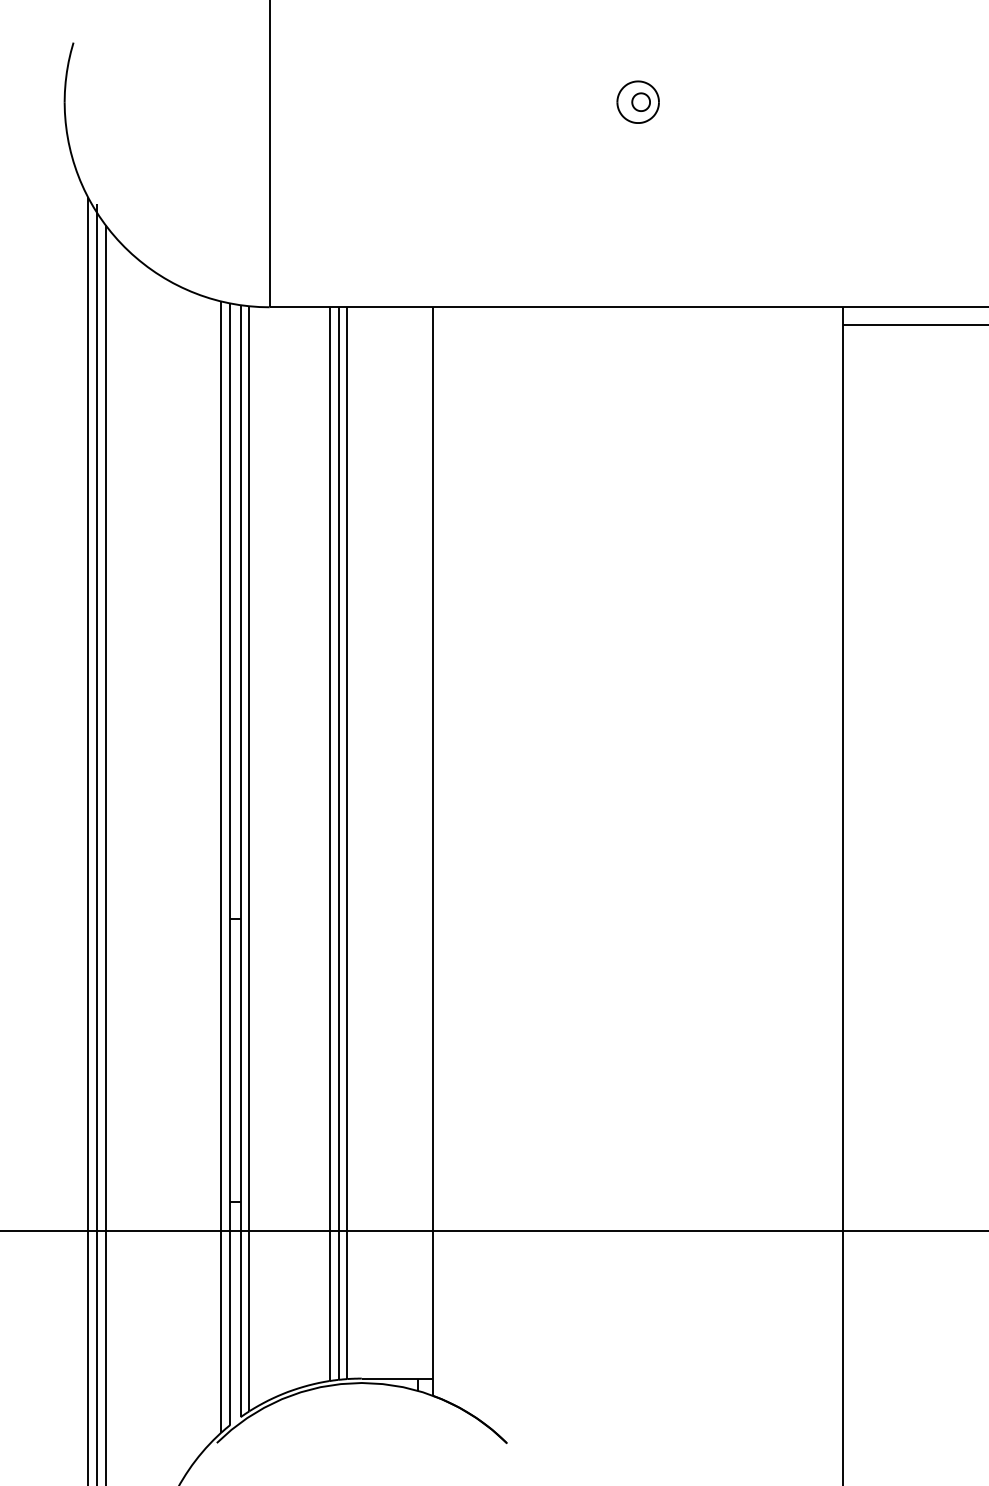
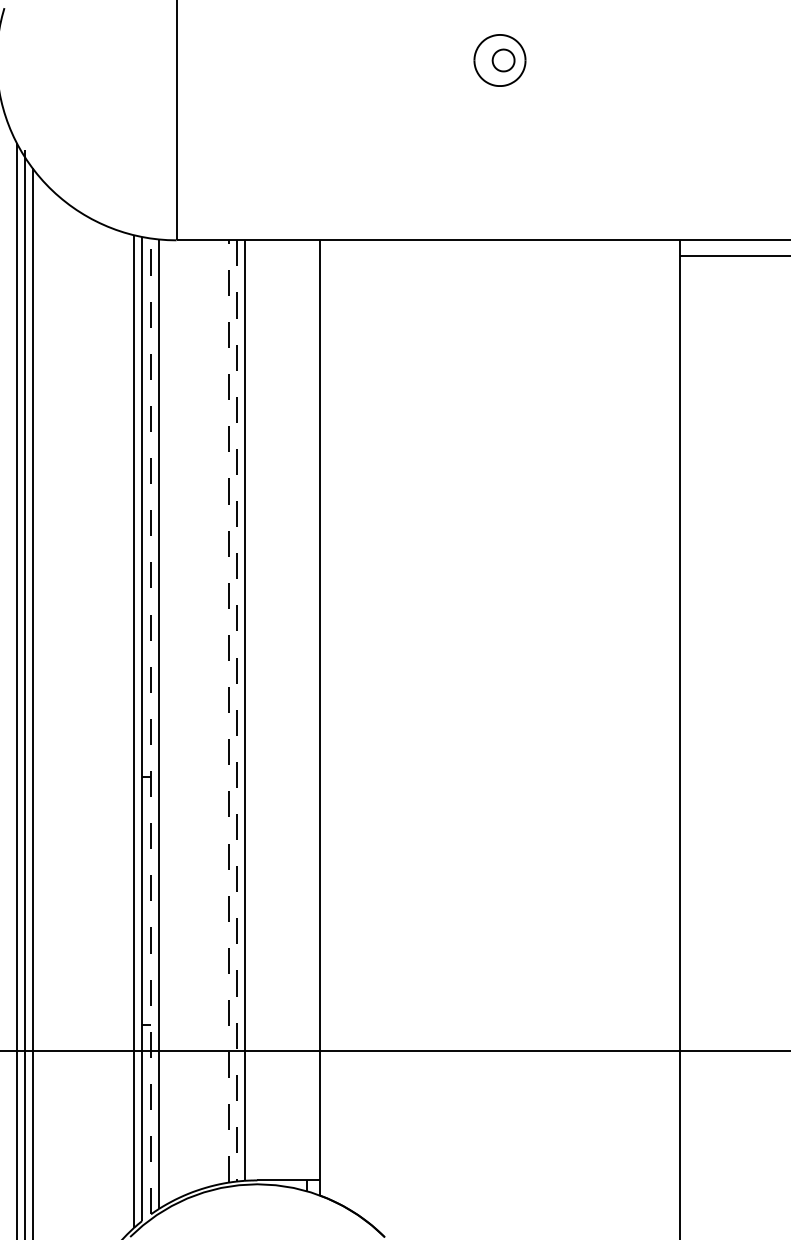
part: (637, 101) -> (499, 59), size x1.4
line: (329, 844) -> (229, 711), solid -> dashed
line: (338, 844) -> (236, 711), solid -> dashed
line: (240, 861) -> (150, 726), solid -> dashed

